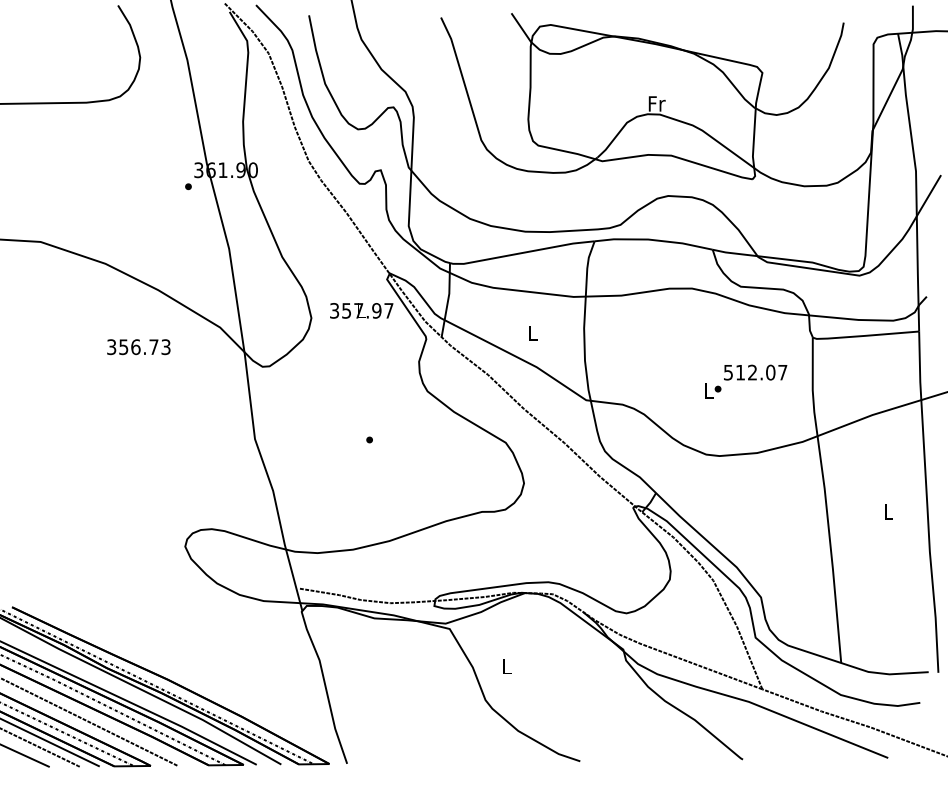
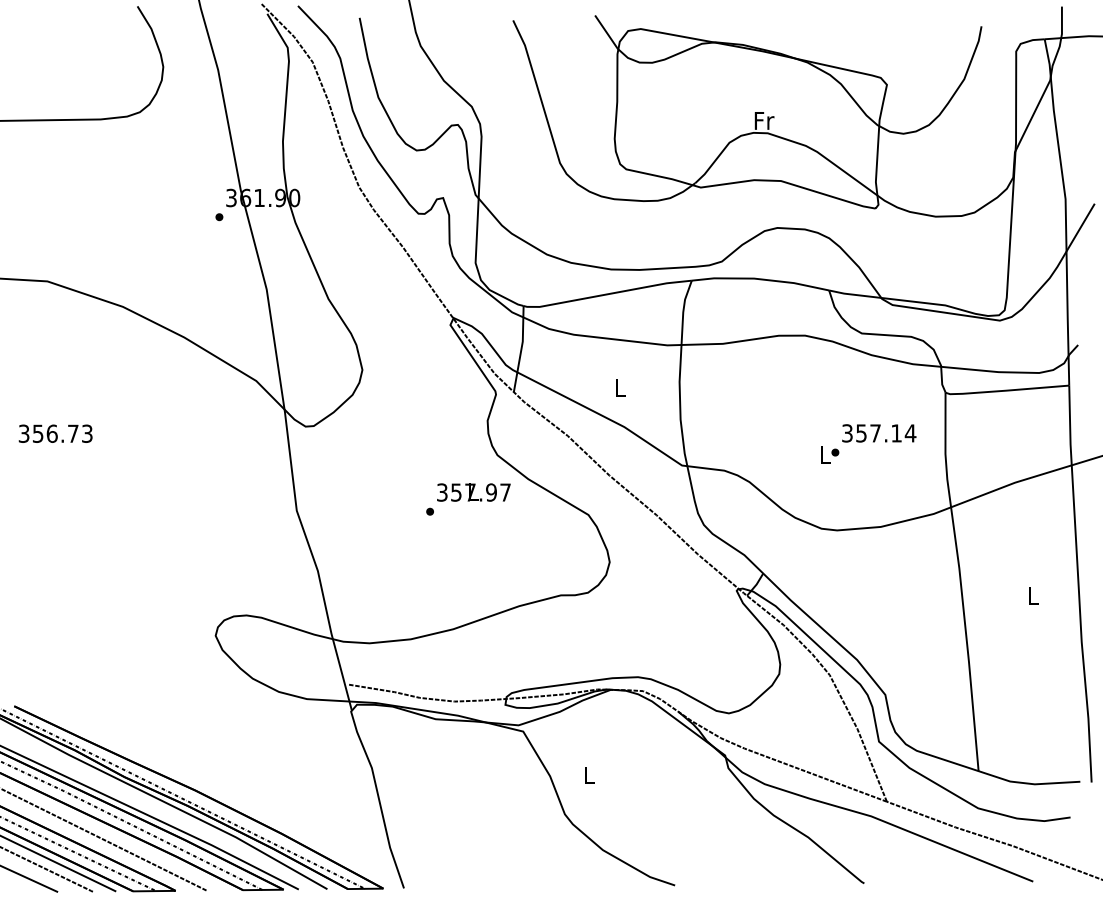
text: (361, 310) -> (473, 492), moved
text: (138, 346) -> (55, 433), moved
text: (756, 372) -> (879, 433), 512.07 -> 357.14

